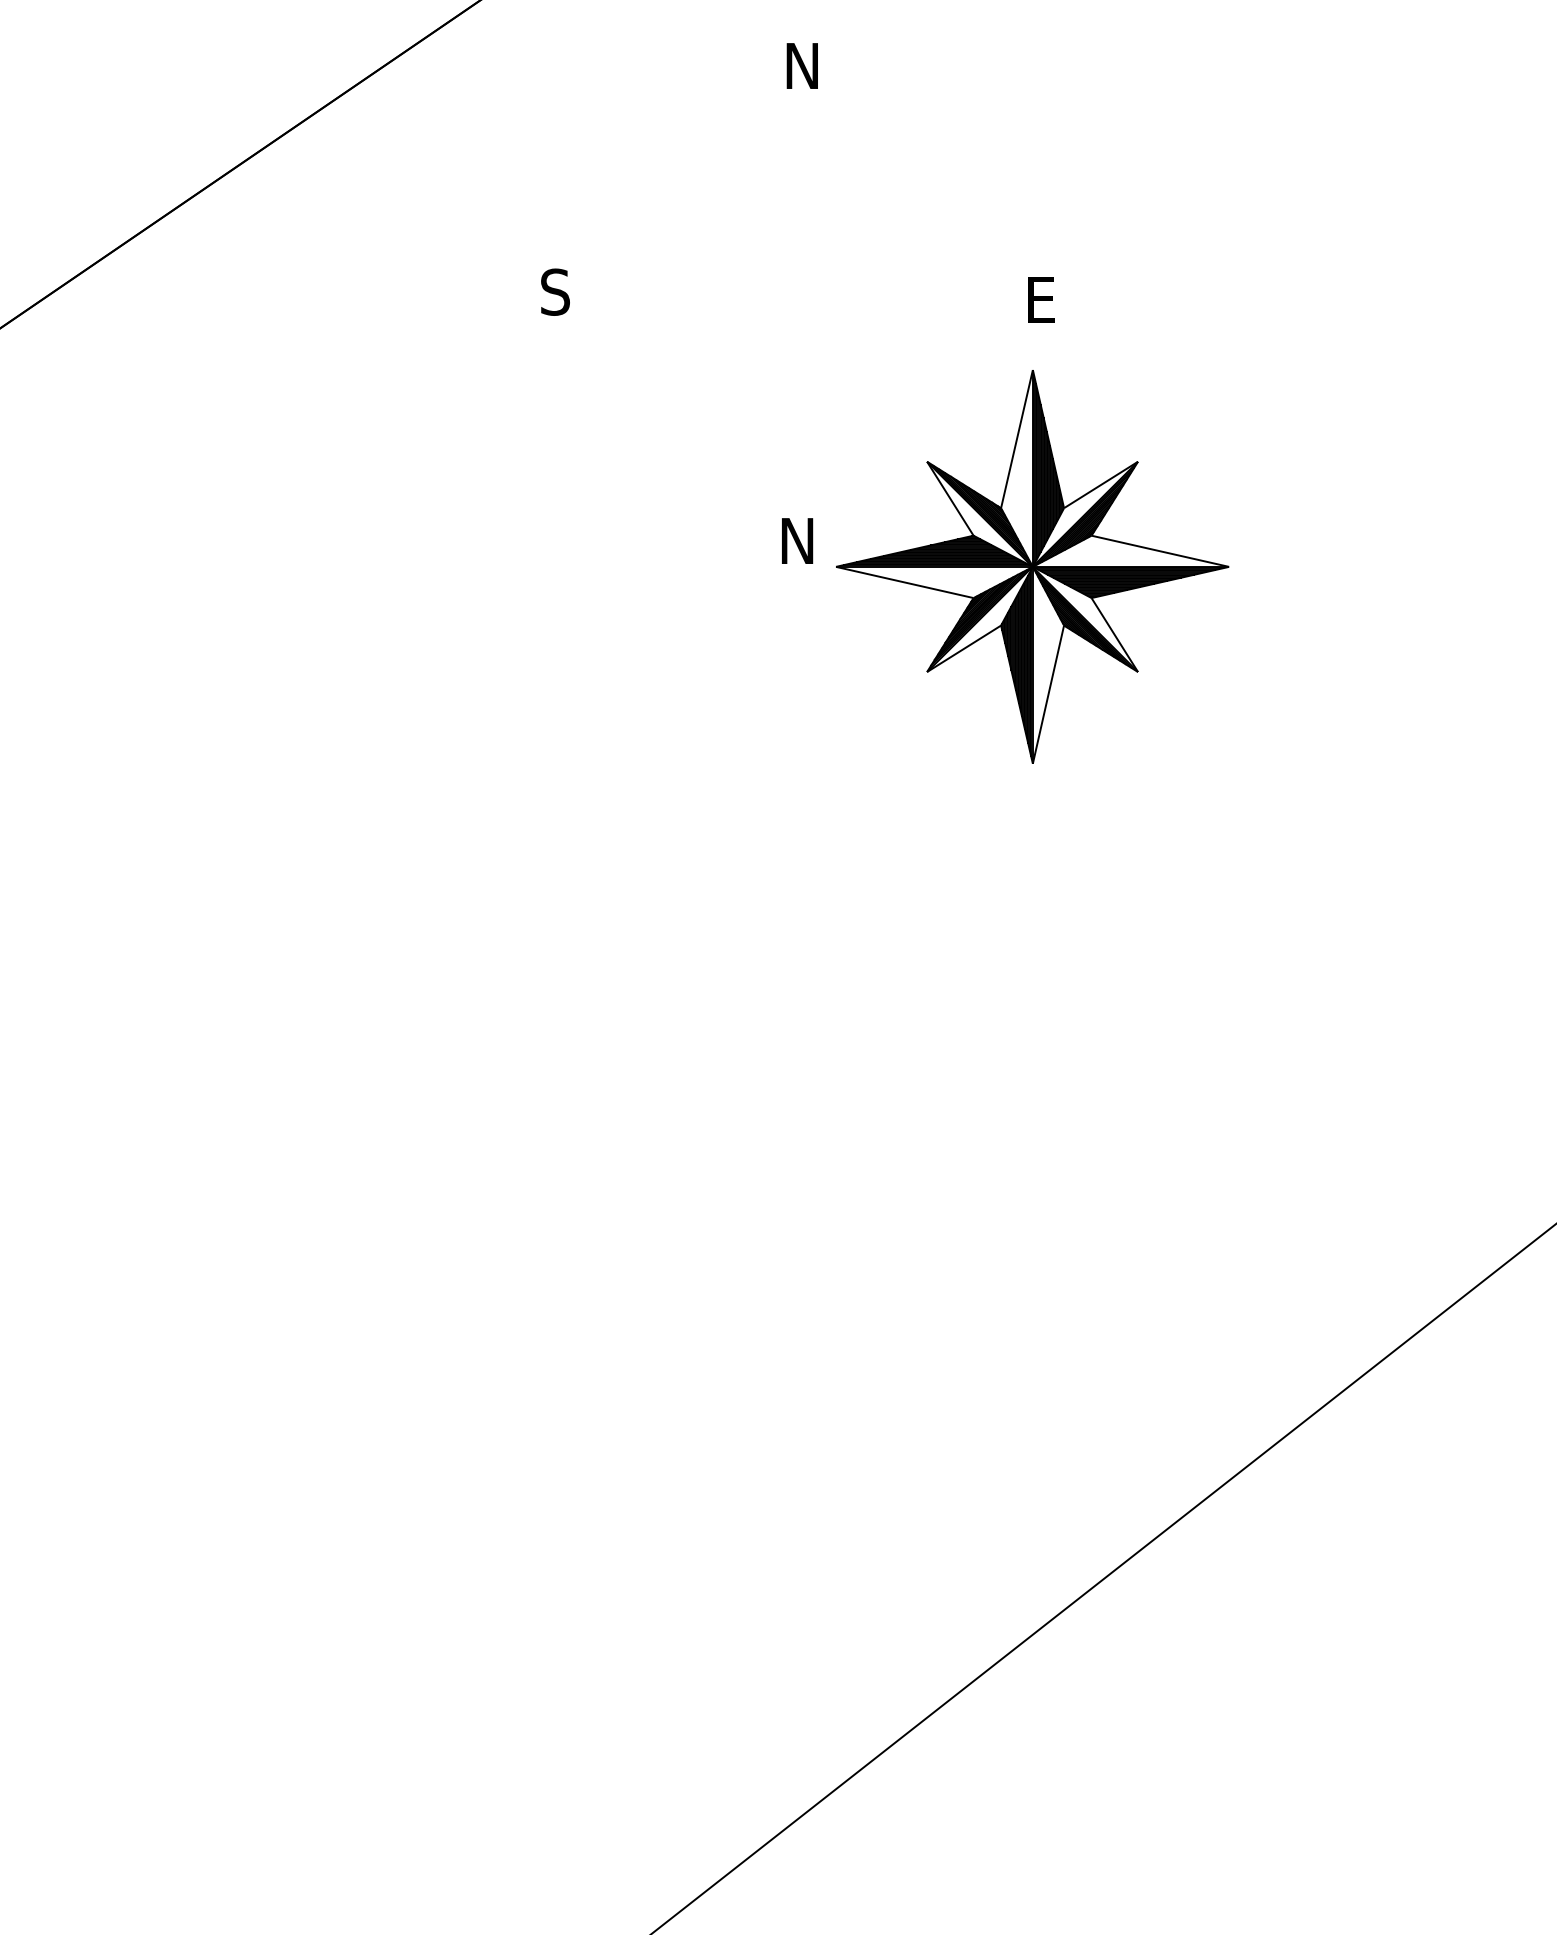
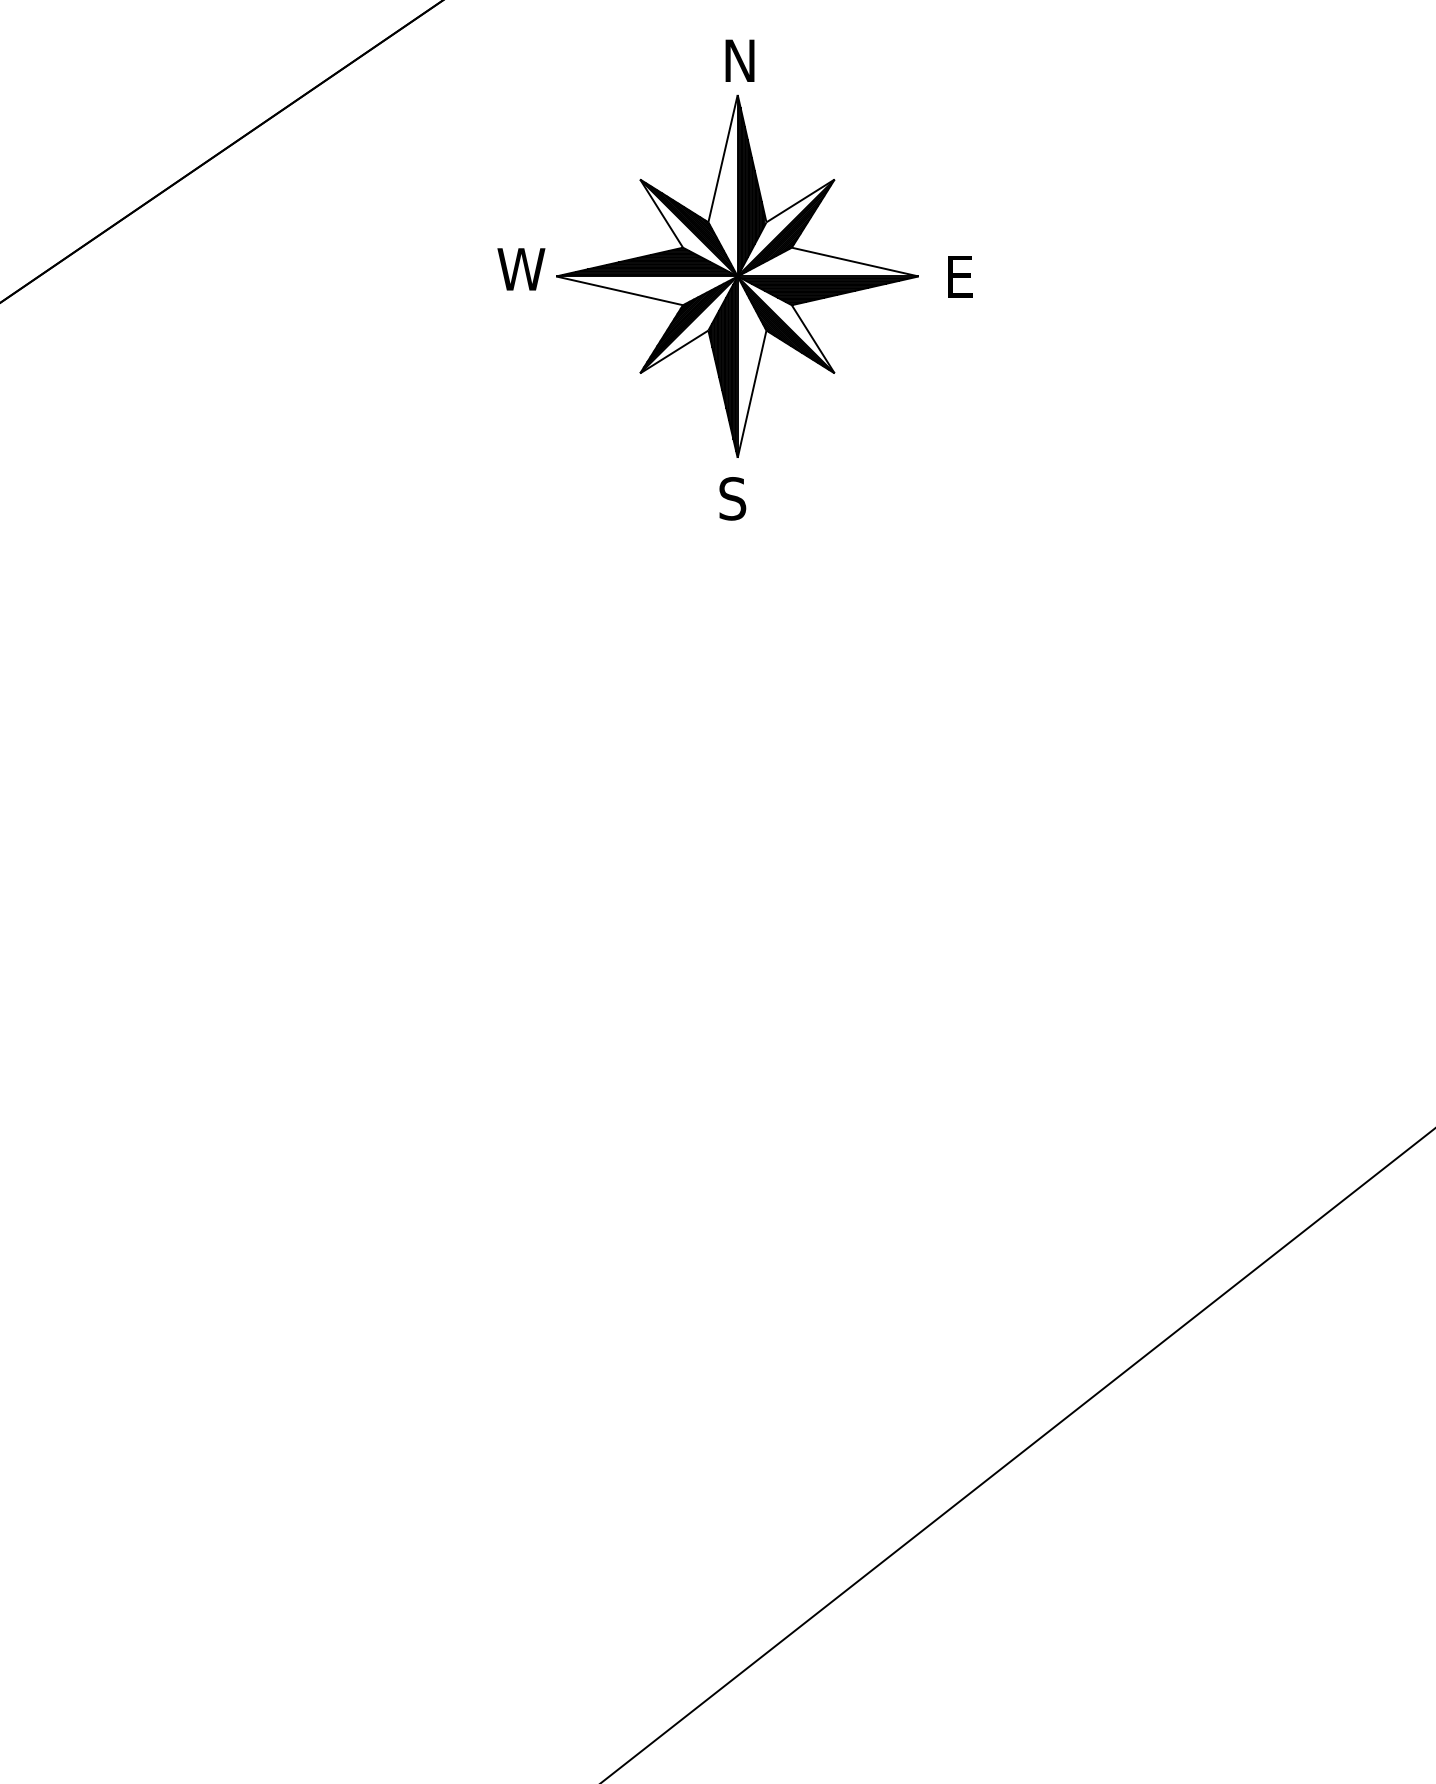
text: (565, 291) -> (521, 268), S -> W
text: (796, 540) -> (734, 498), N -> S
part: (1032, 566) -> (737, 276), moved

